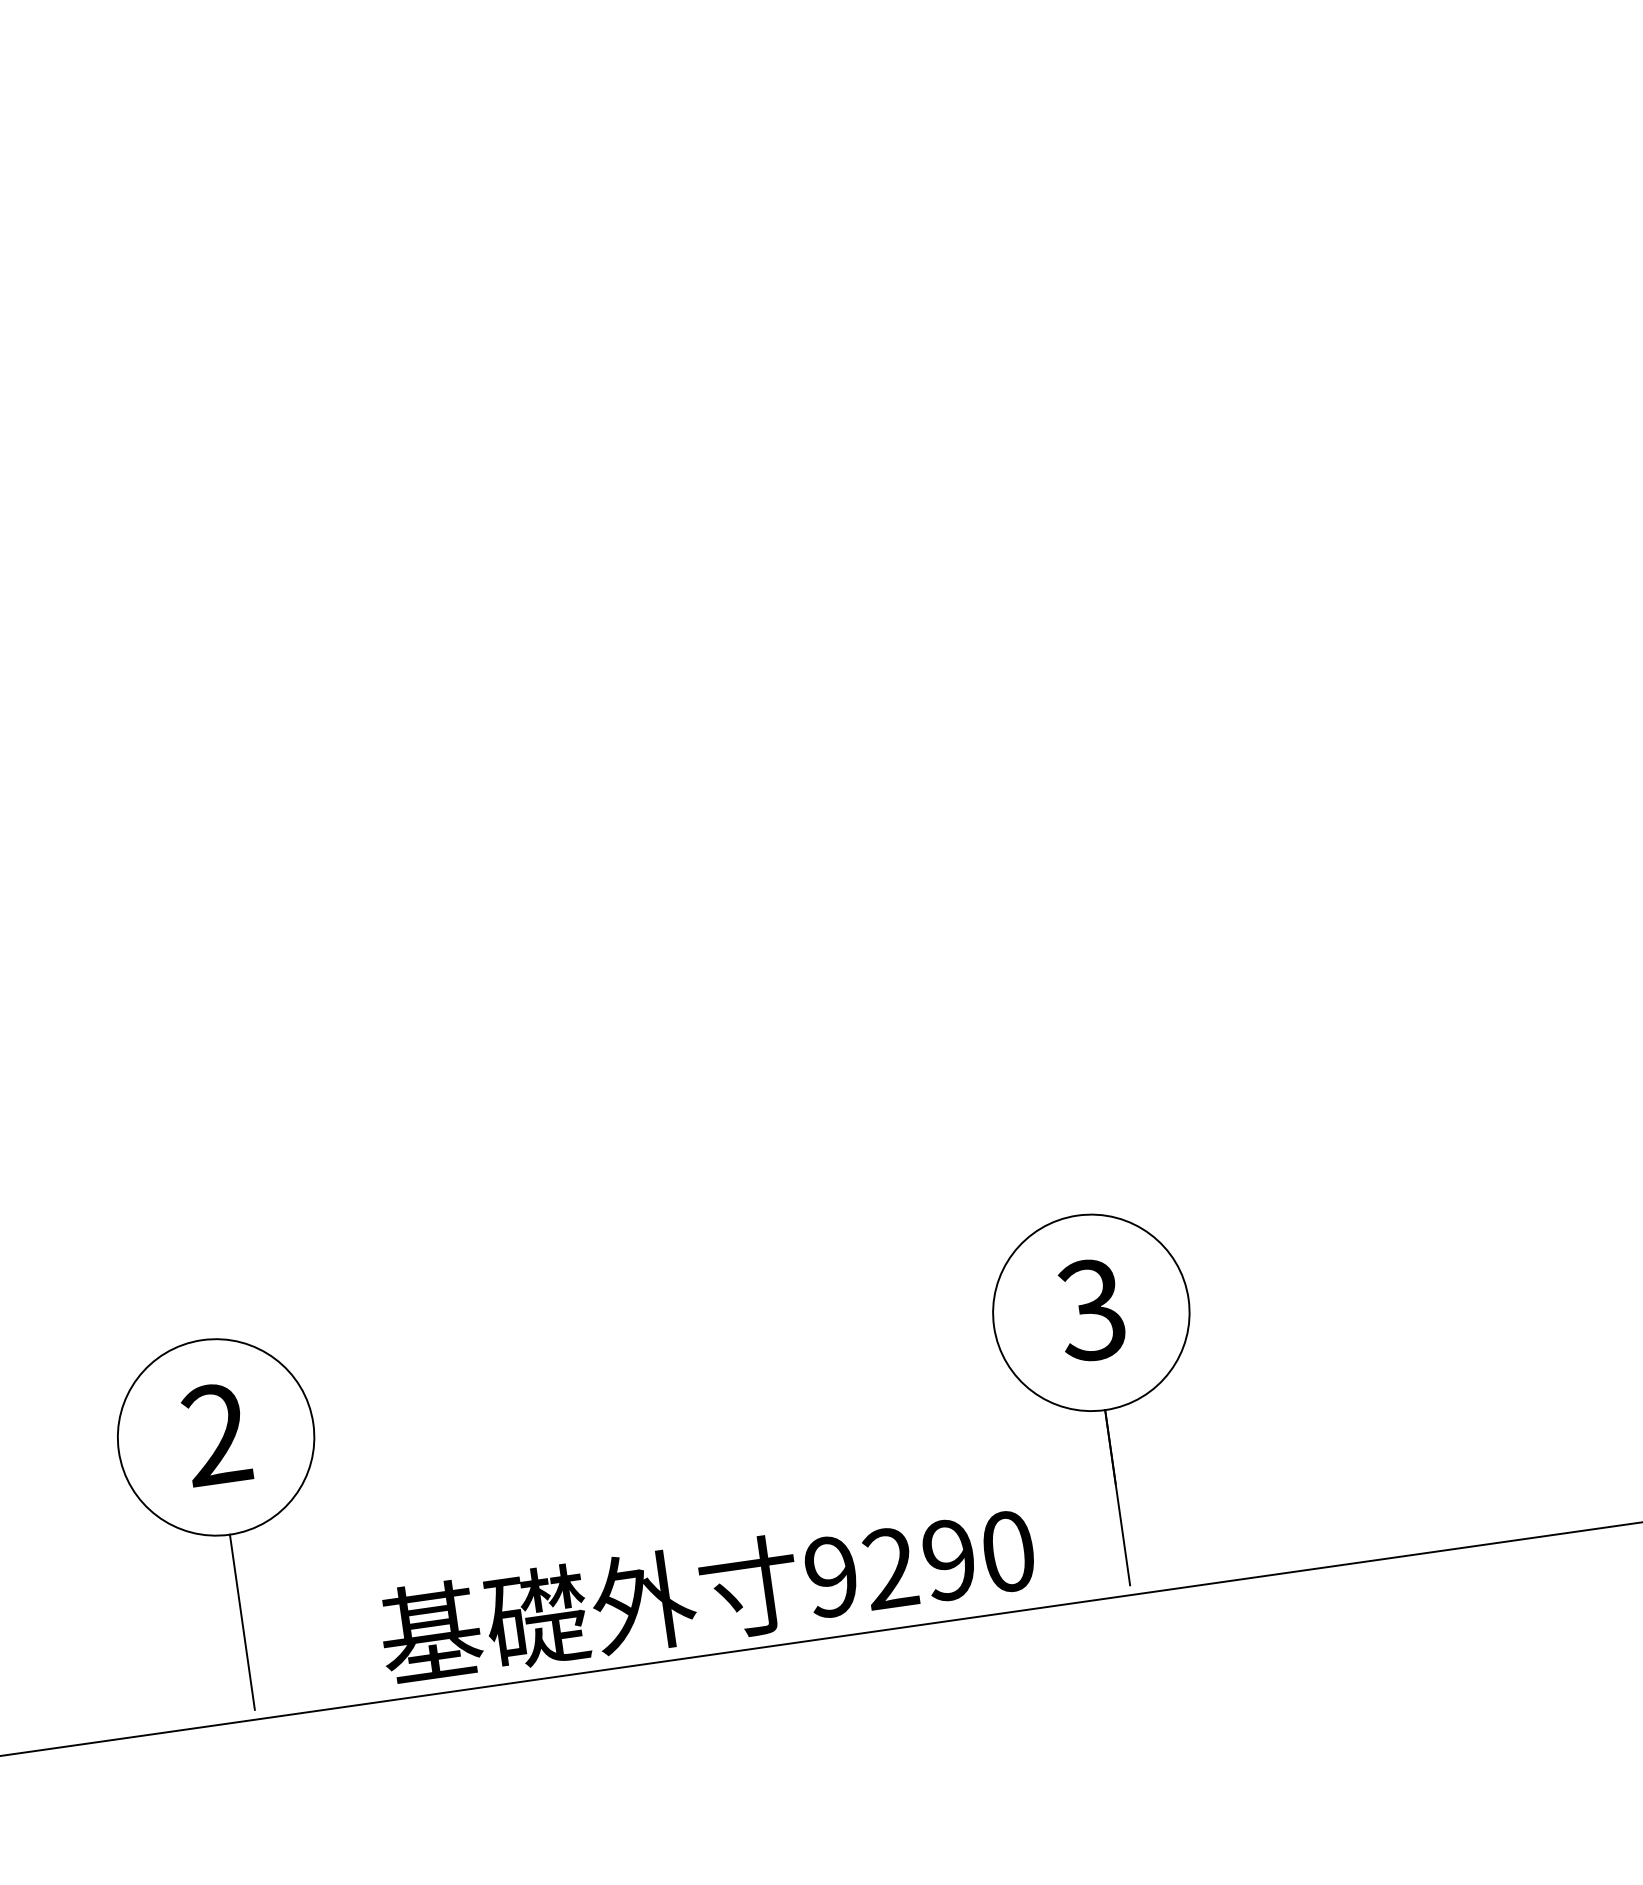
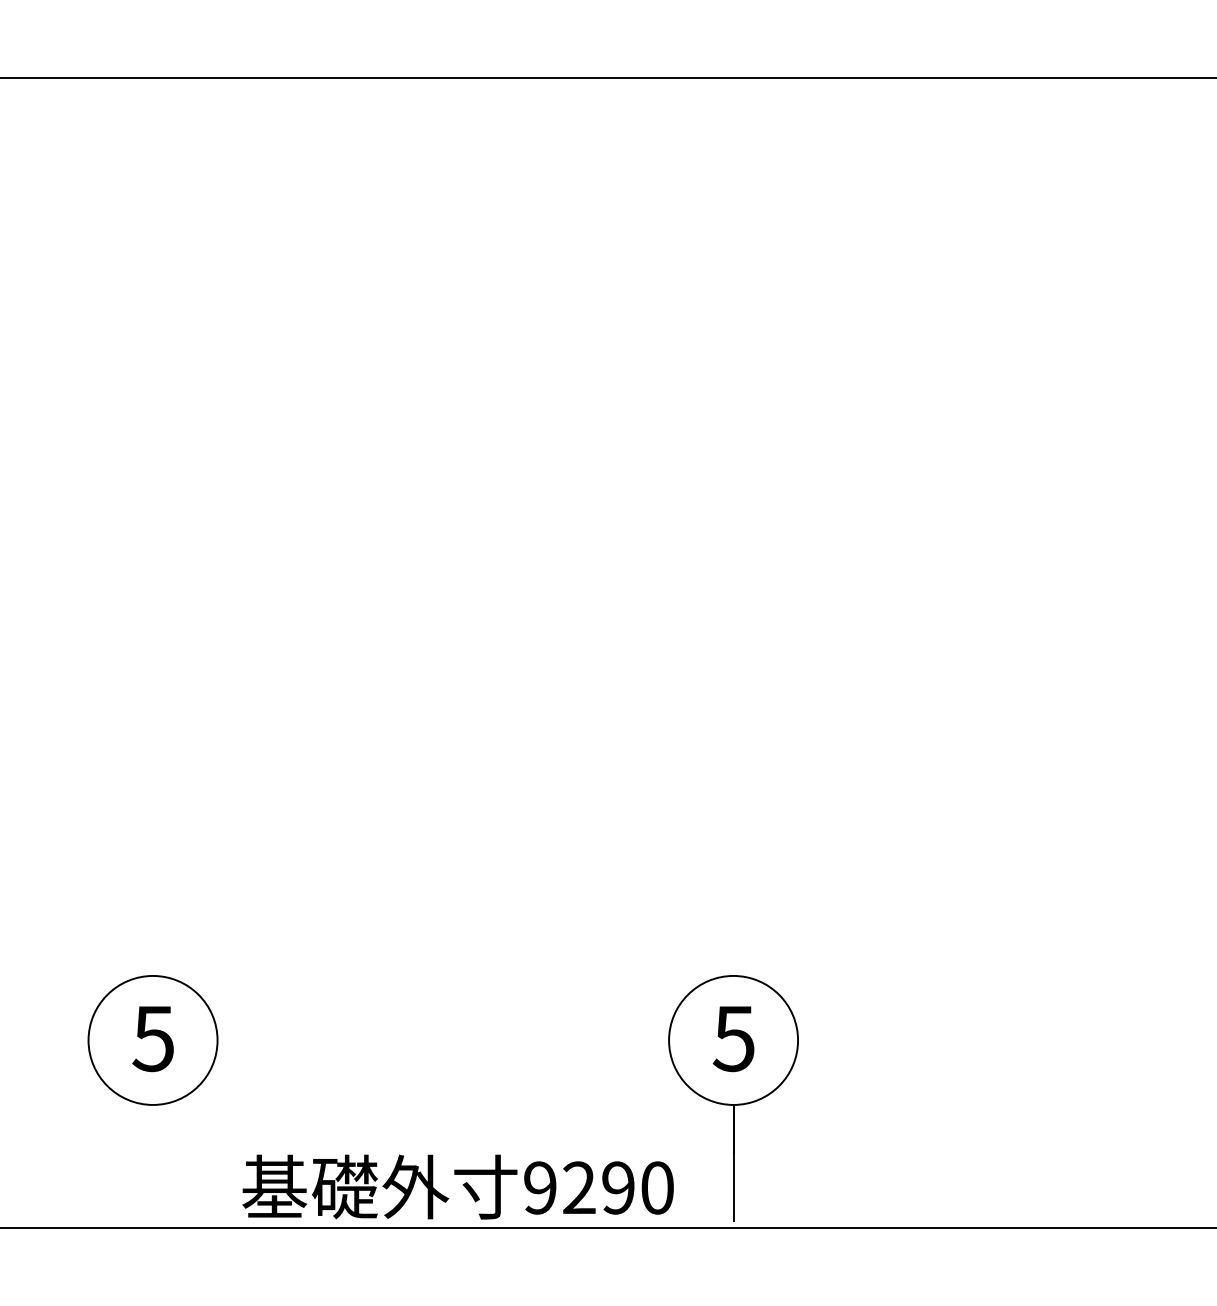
text: (1090, 1309) -> (733, 1038), 3 -> 5
text: (216, 1434) -> (153, 1038), 2 -> 5
line: (242, 1621) -> (153, 1162), removed

